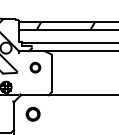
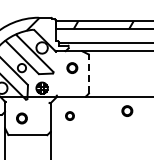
line: (52, 73) -> (89, 74), solid -> dashed
part: (88, 108) -> (127, 110), added
circle: (32, 113) -> (69, 115), size x0.6

